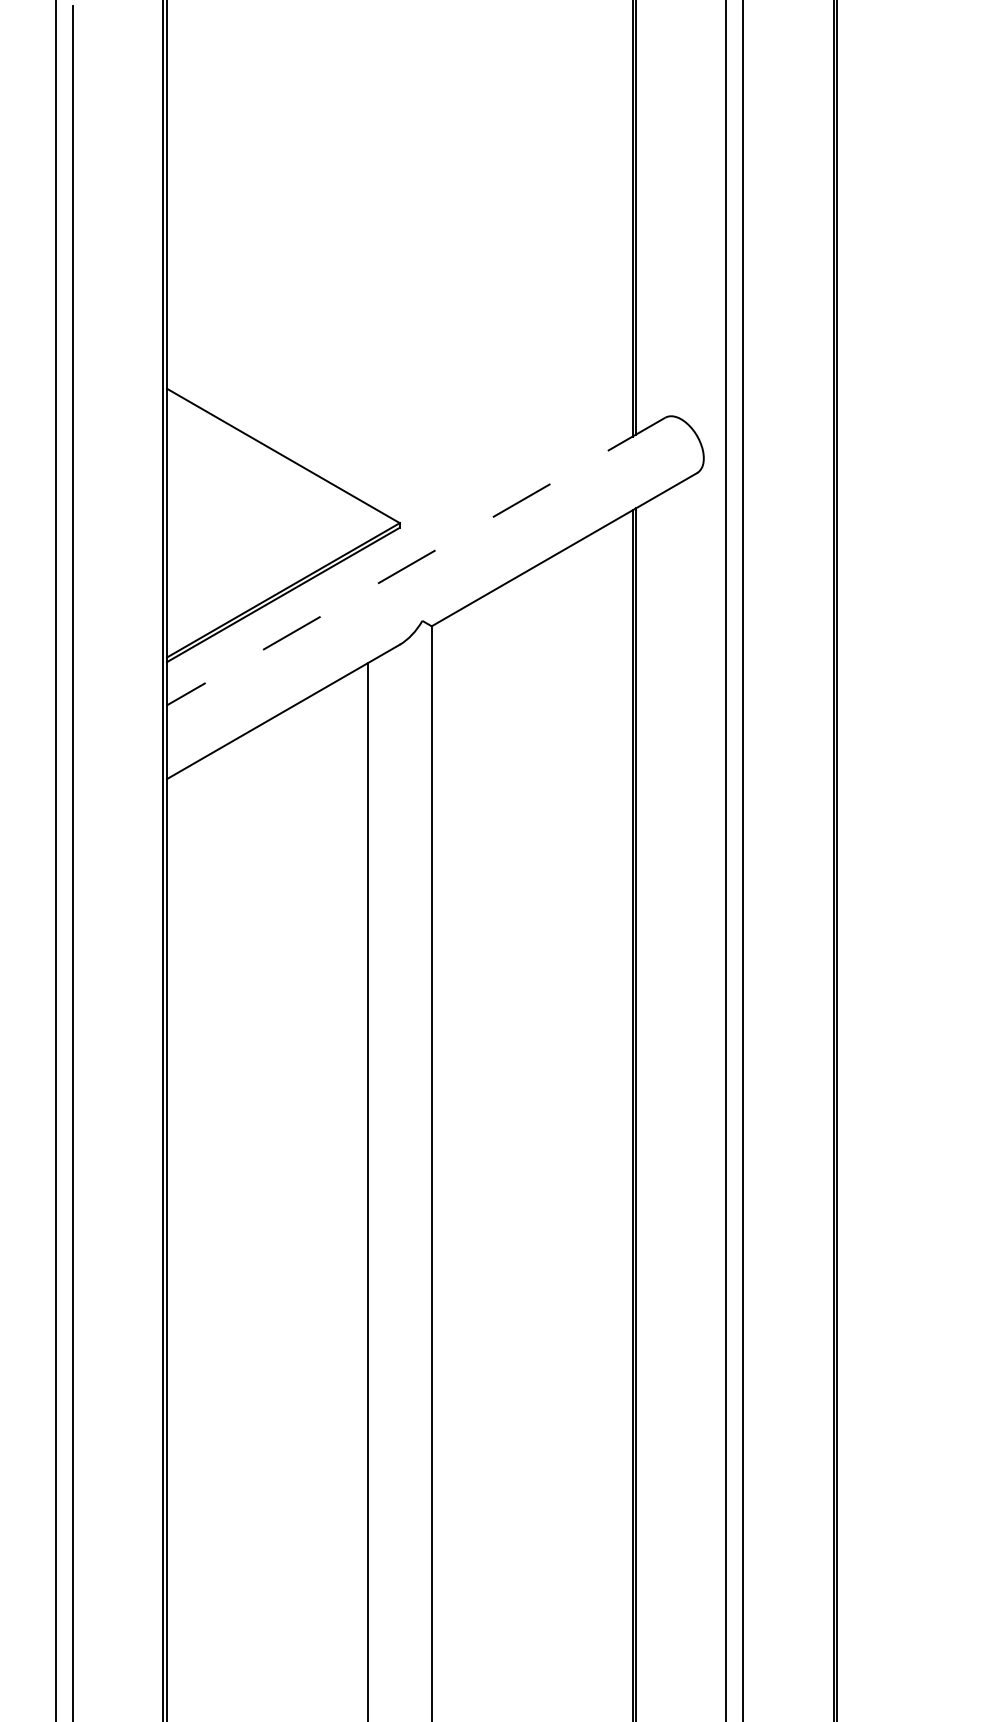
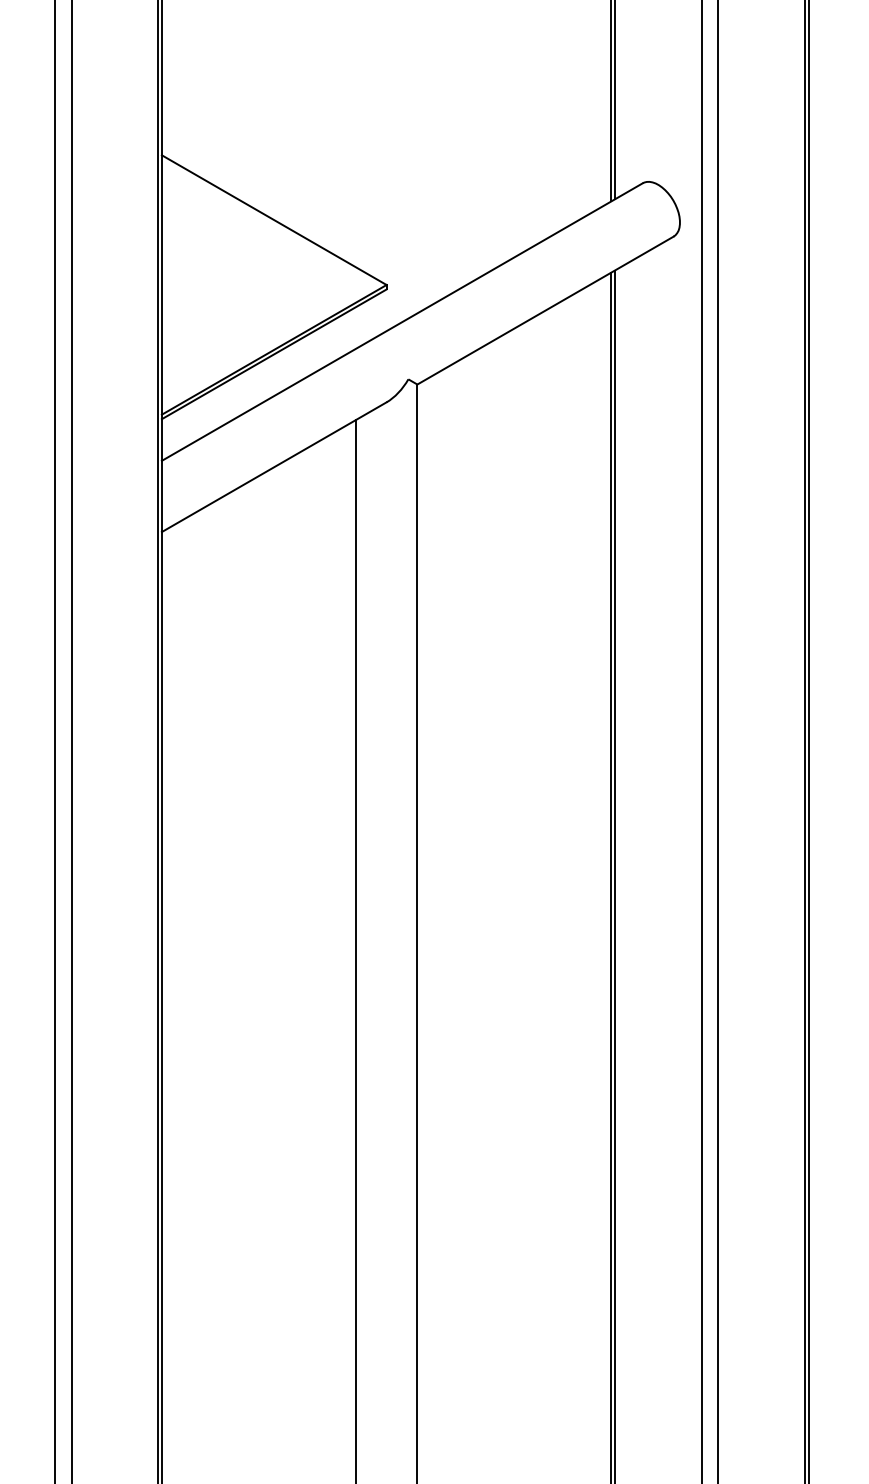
line: (416, 561) -> (402, 322), dashed -> solid

